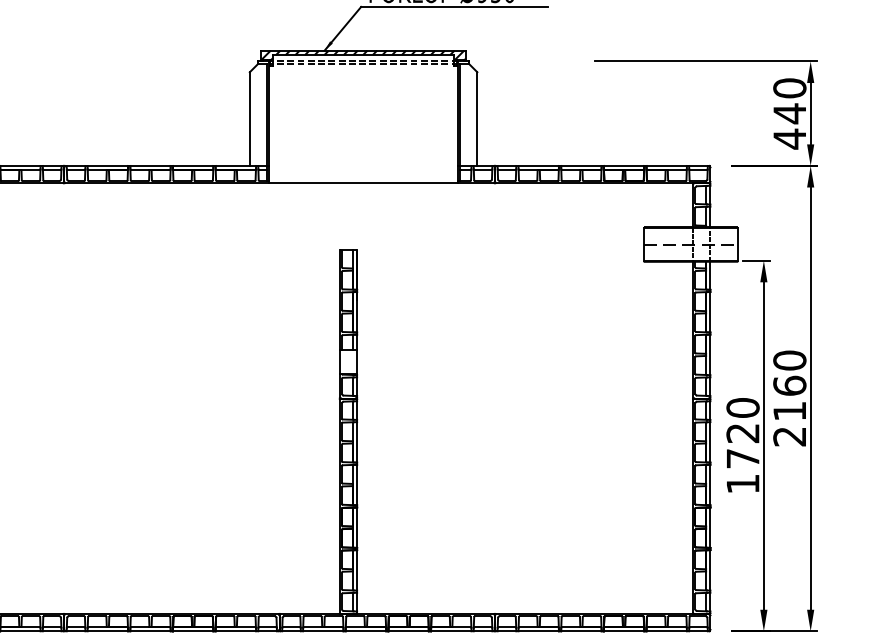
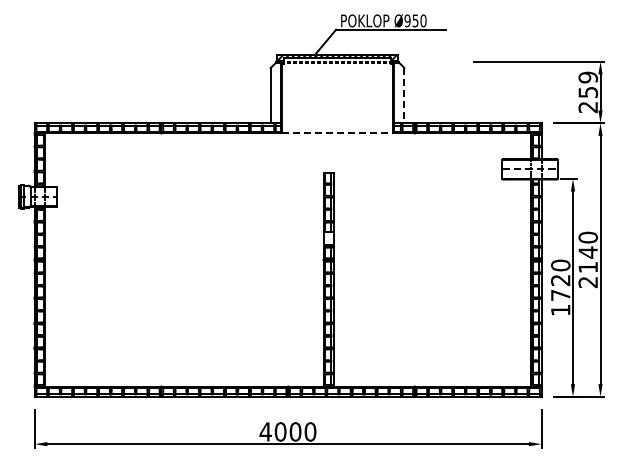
text: (790, 113) -> (588, 92), 440 -> 259
line: (477, 118) -> (404, 95), solid -> dashed
line: (363, 183) -> (337, 133), solid -> dashed
text: (790, 385) -> (588, 252), 2160 -> 2140

